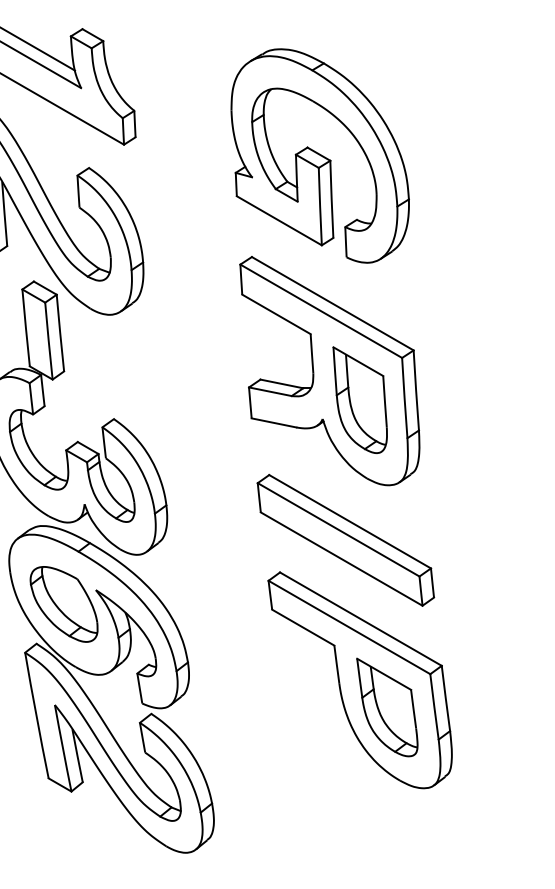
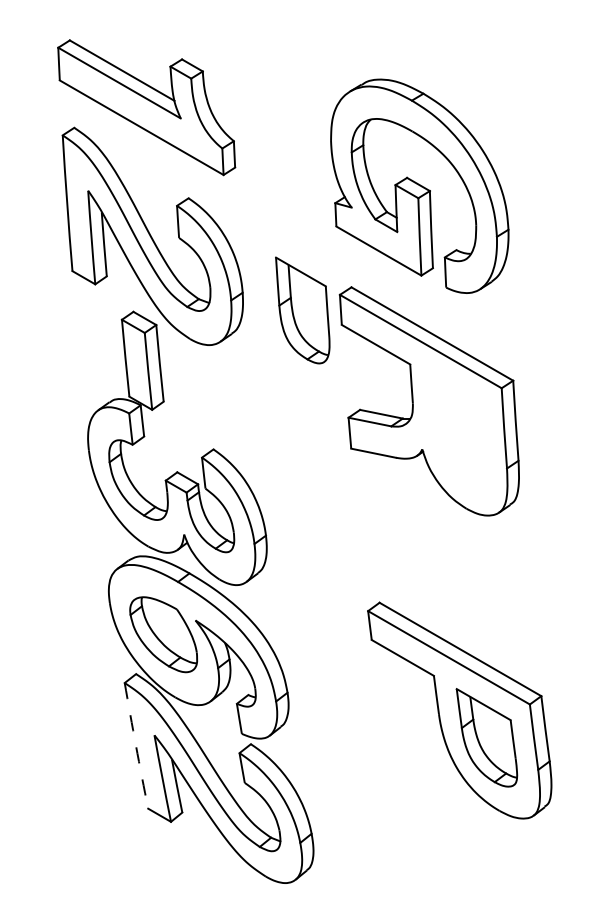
part: (359, 400) -> (302, 310), moved
part: (345, 540) -> (445, 570), removed
arc: (36, 715) -> (136, 745), solid -> dashed

